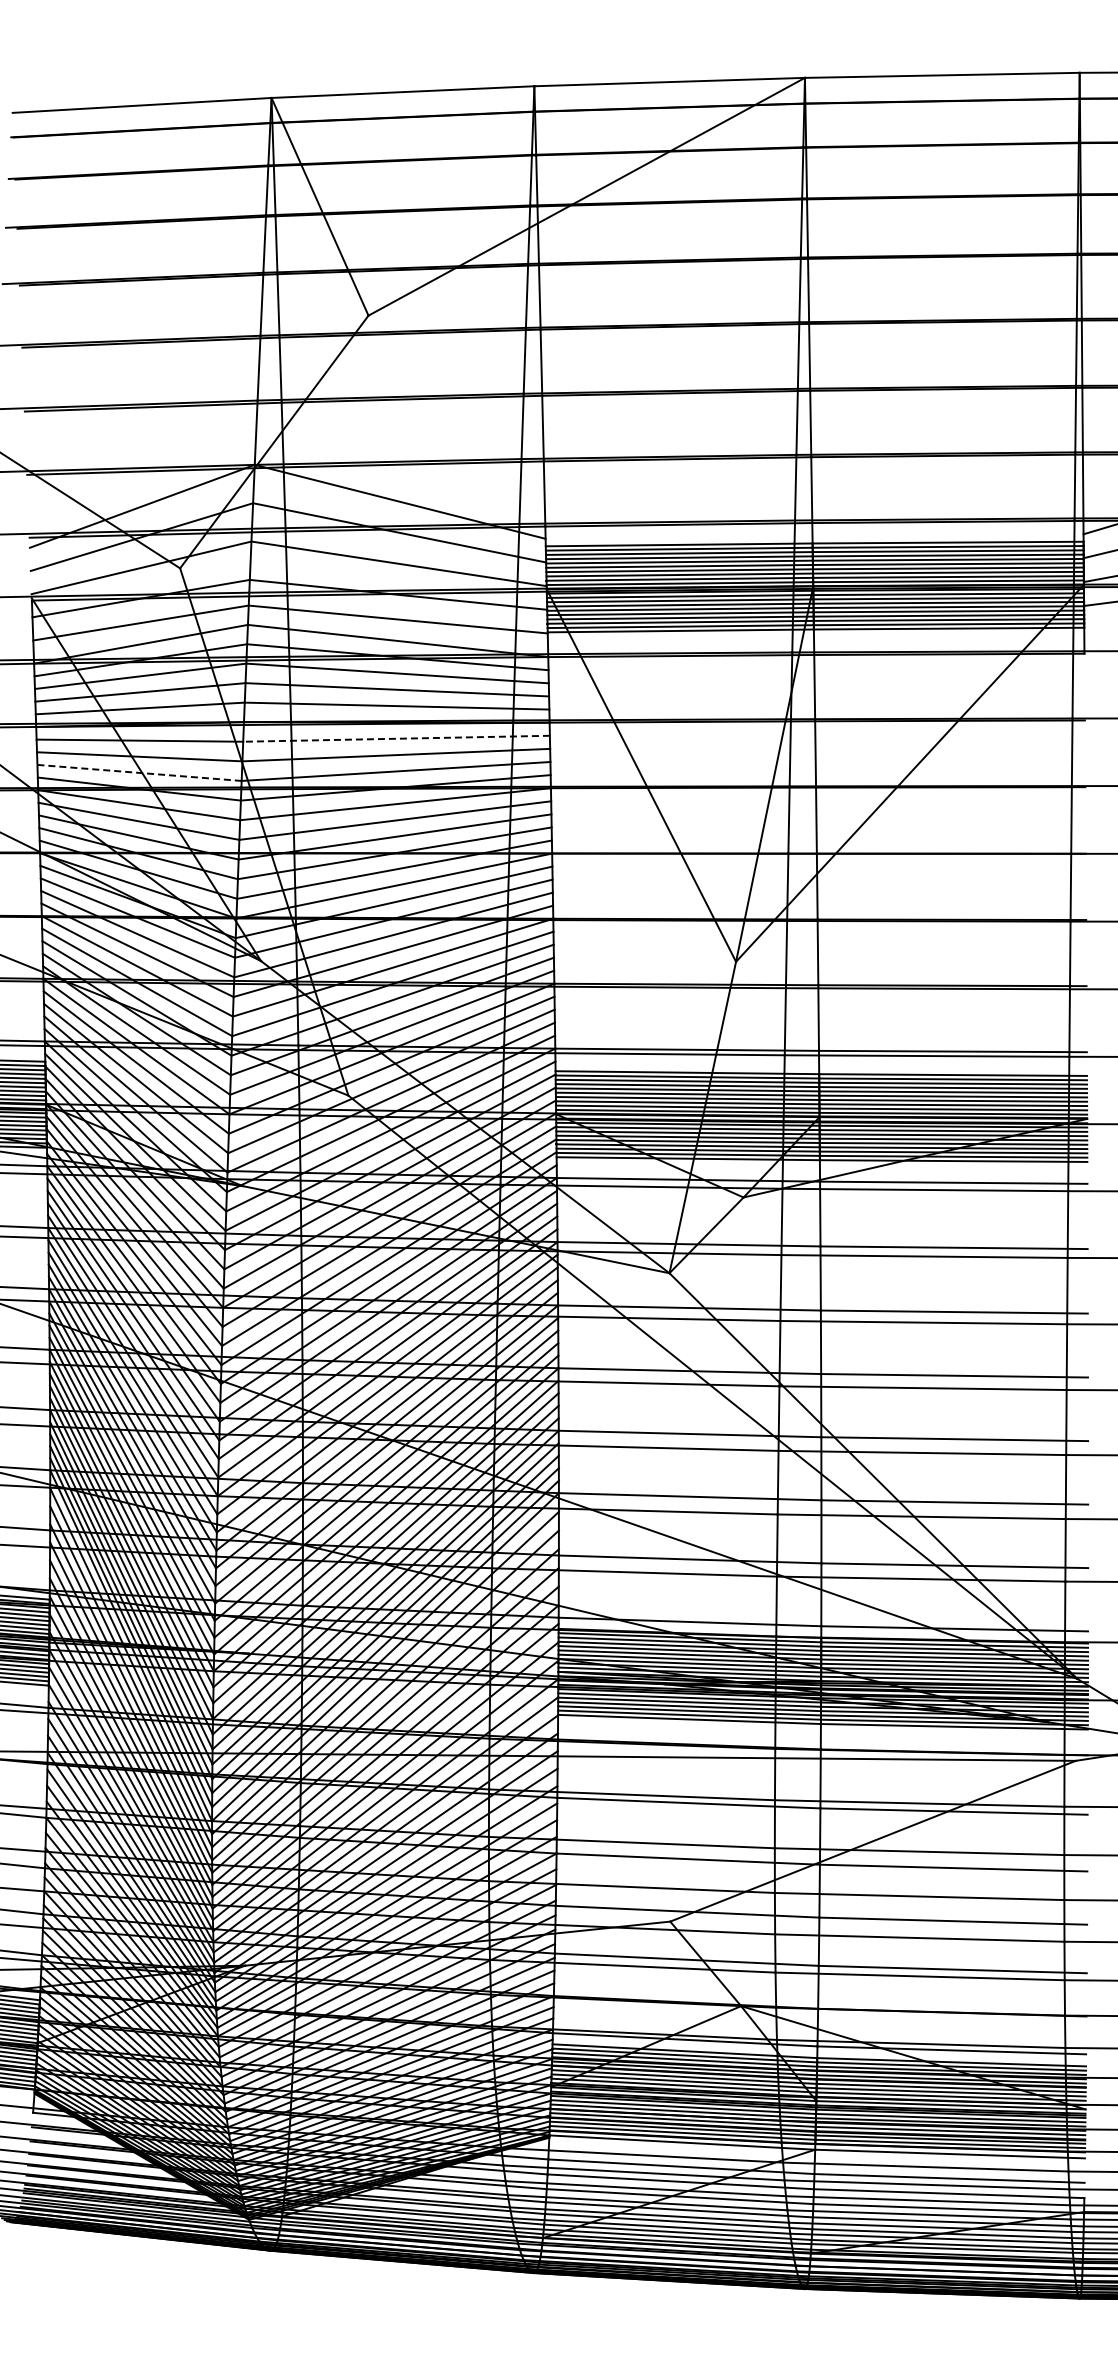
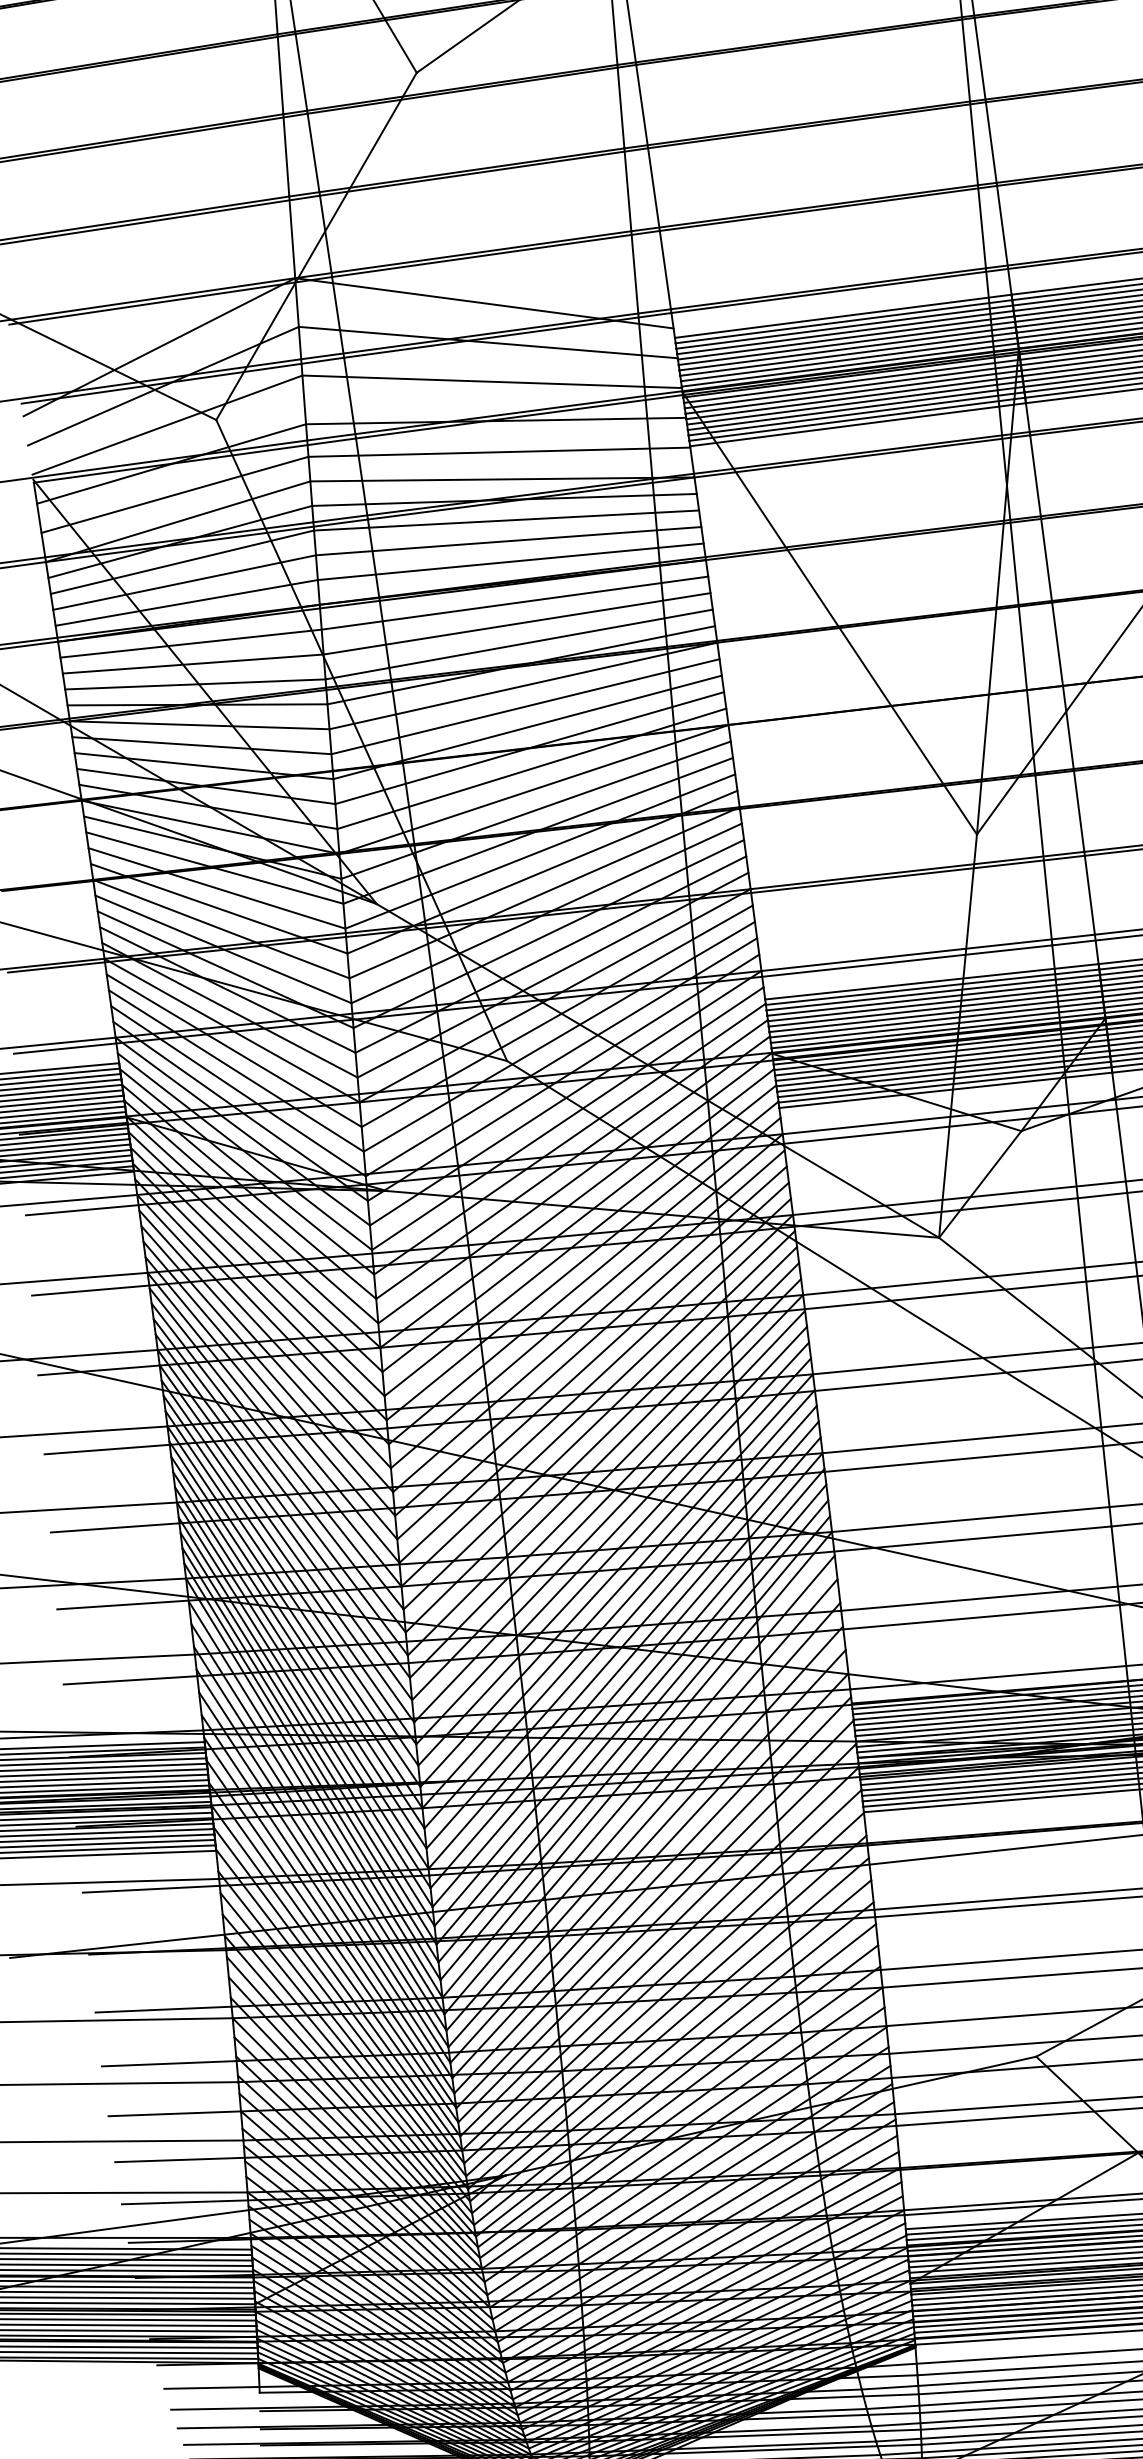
line: (396, 738) -> (514, 602), dashed -> solid
line: (140, 772) -> (196, 683), dashed -> solid

